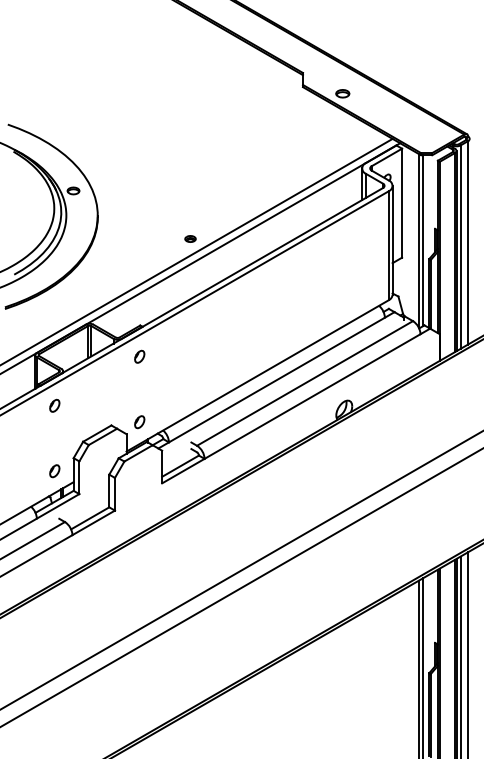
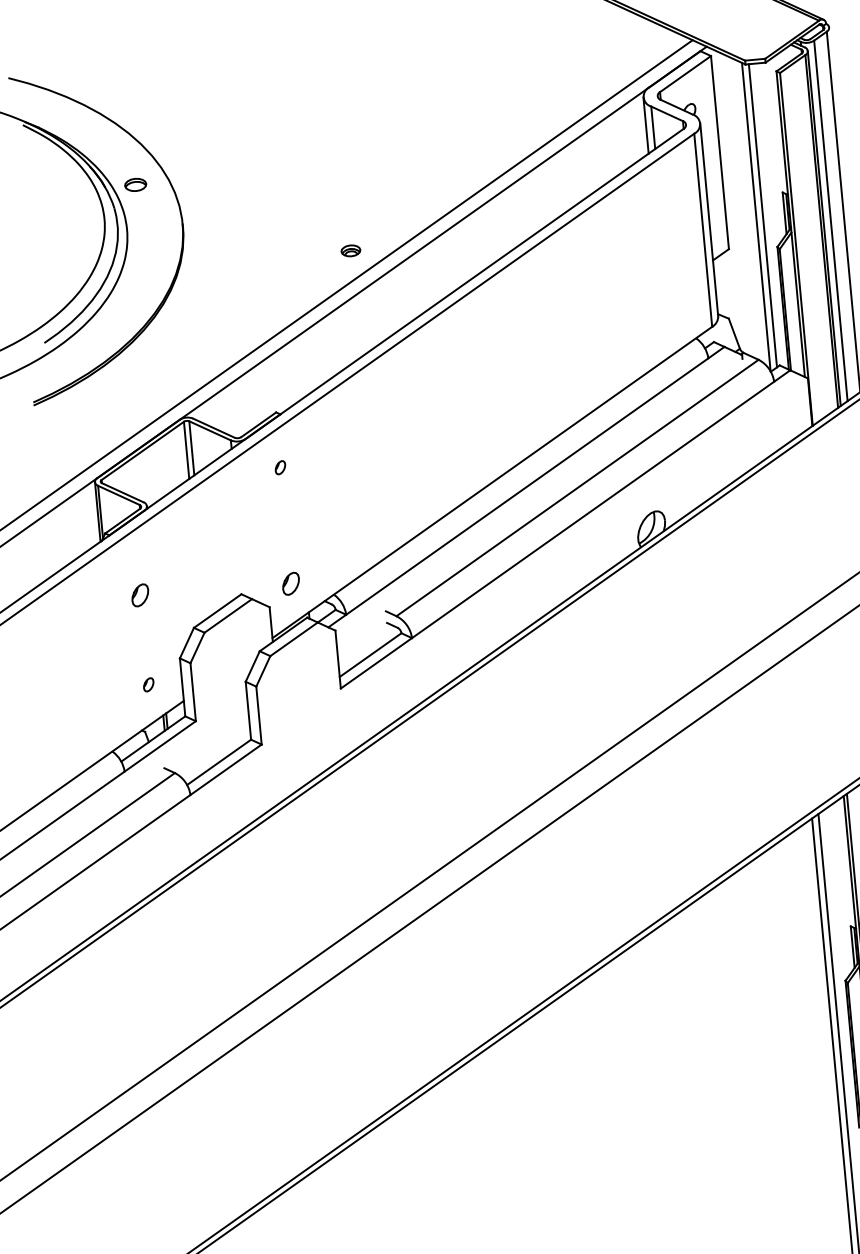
part: (139, 356) -> (279, 467), size x0.6
part: (54, 405) -> (139, 594), moved
part: (54, 471) -> (148, 685), size x0.6

